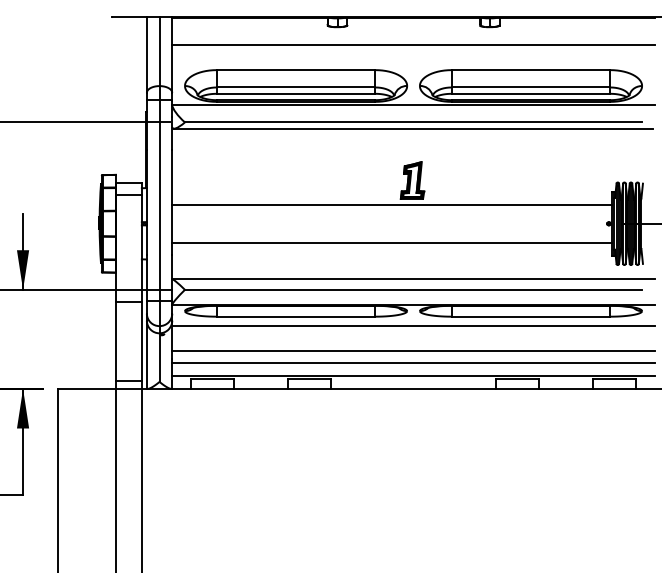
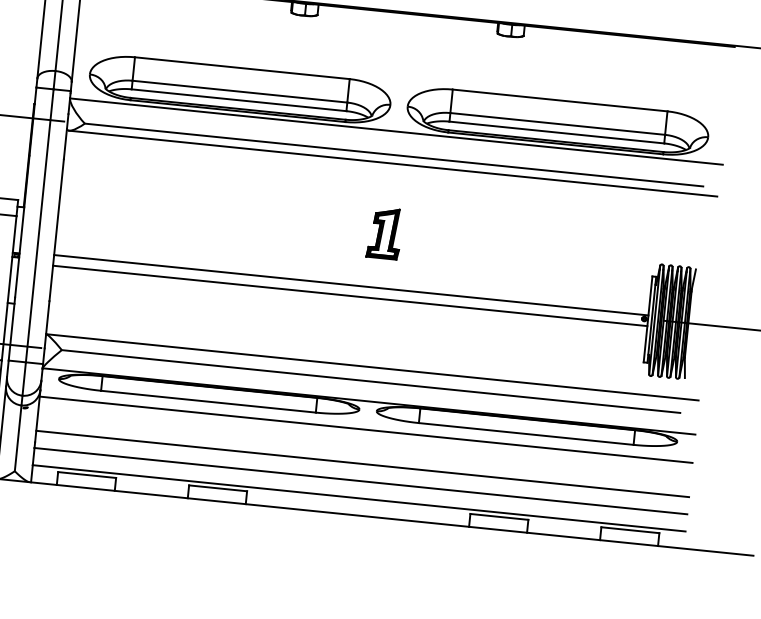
line: (413, 44) -> (404, 49), removed
line: (391, 204) -> (349, 295), moved
line: (391, 242) -> (350, 284), moved

